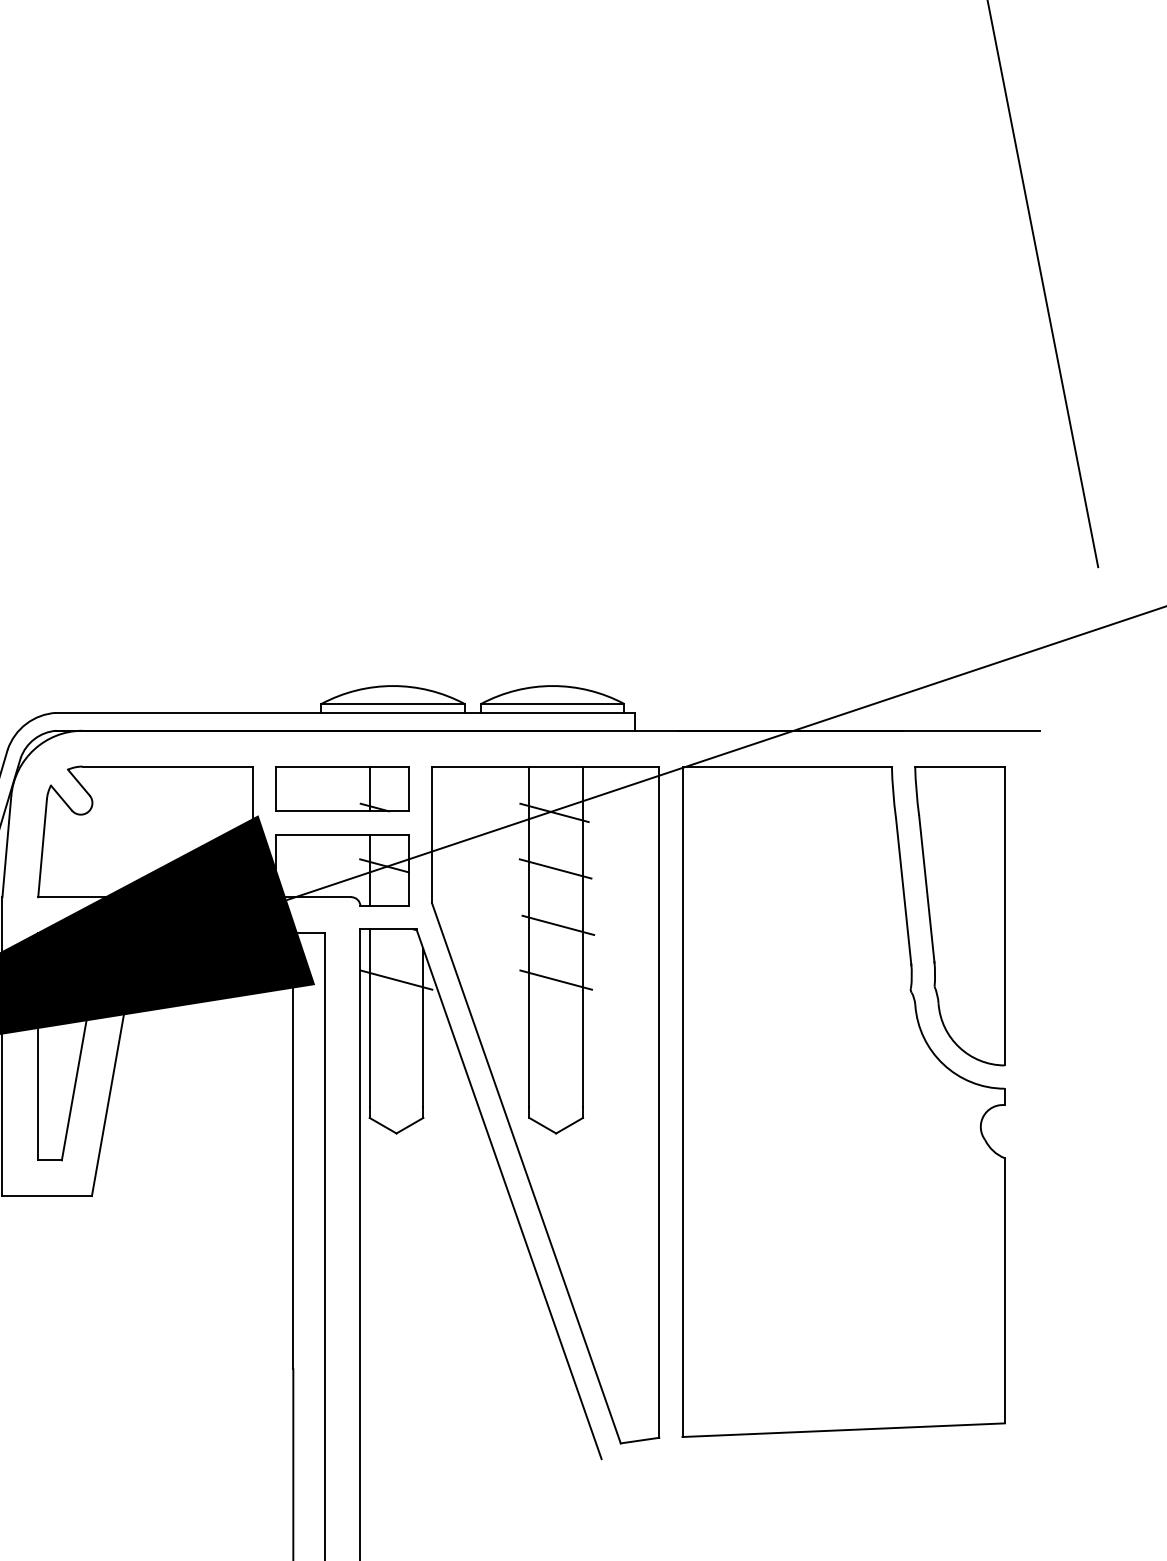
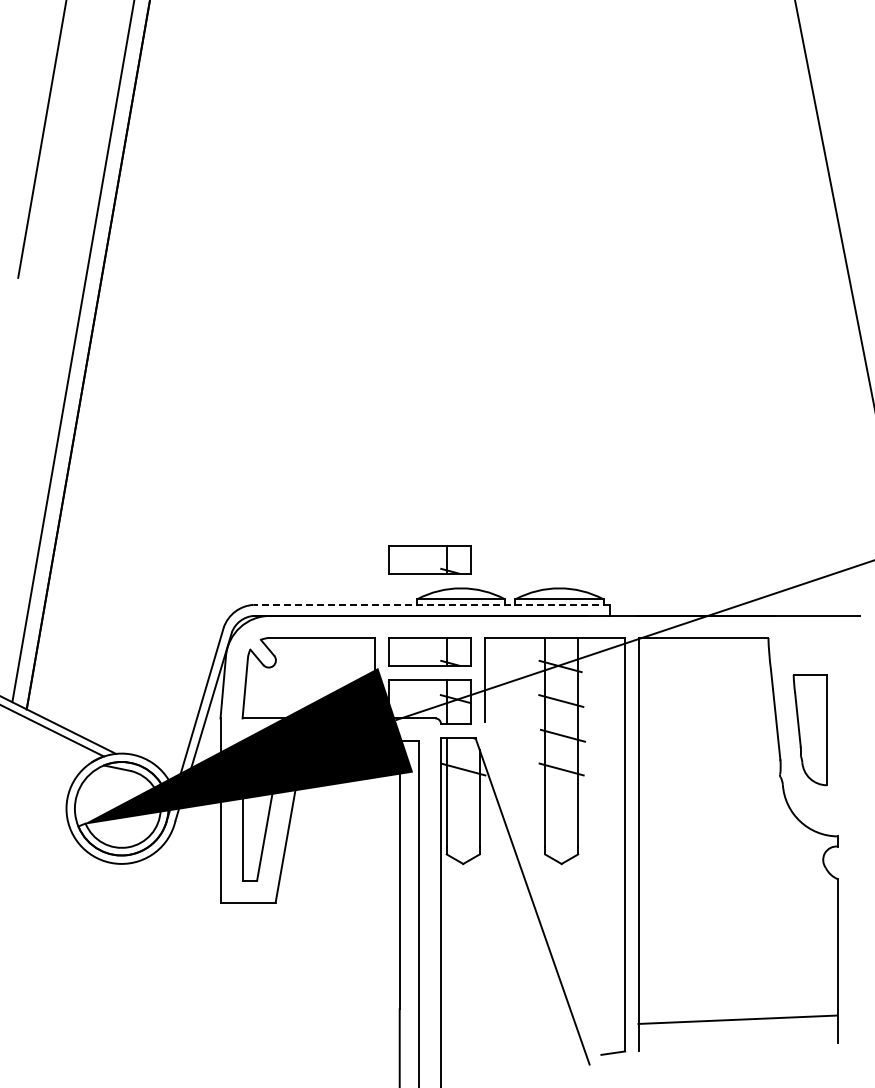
part: (341, 639) -> (429, 559), added
line: (344, 712) -> (431, 604), solid -> dashed
part: (958, 915) -> (809, 729), size x0.6
line: (526, 1173) -> (543, 888), removed
line: (843, 1429) -> (737, 1019), moved

